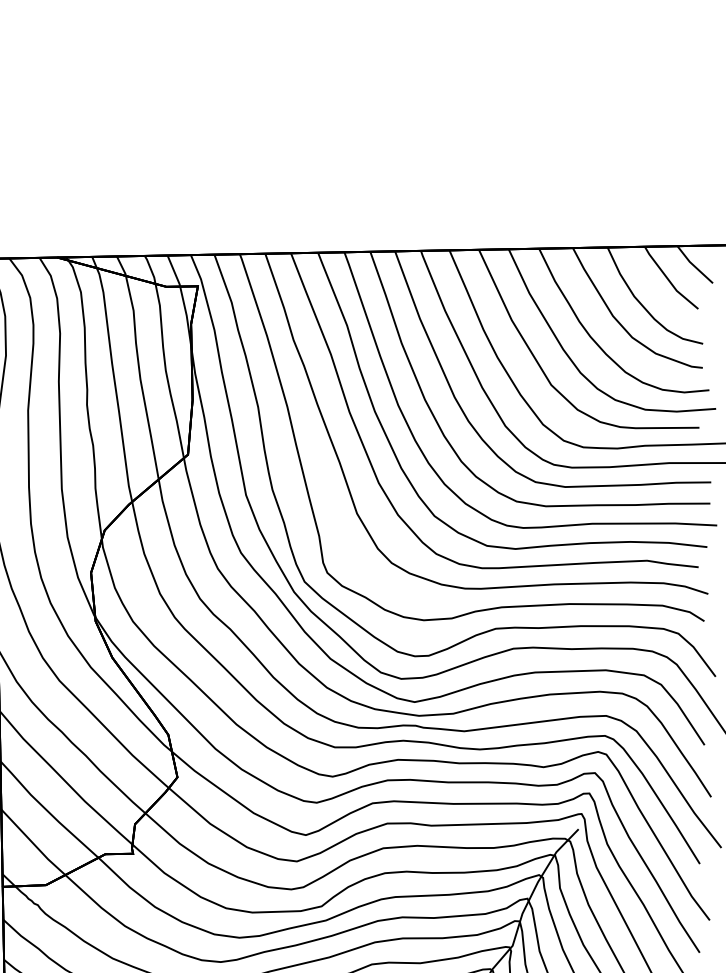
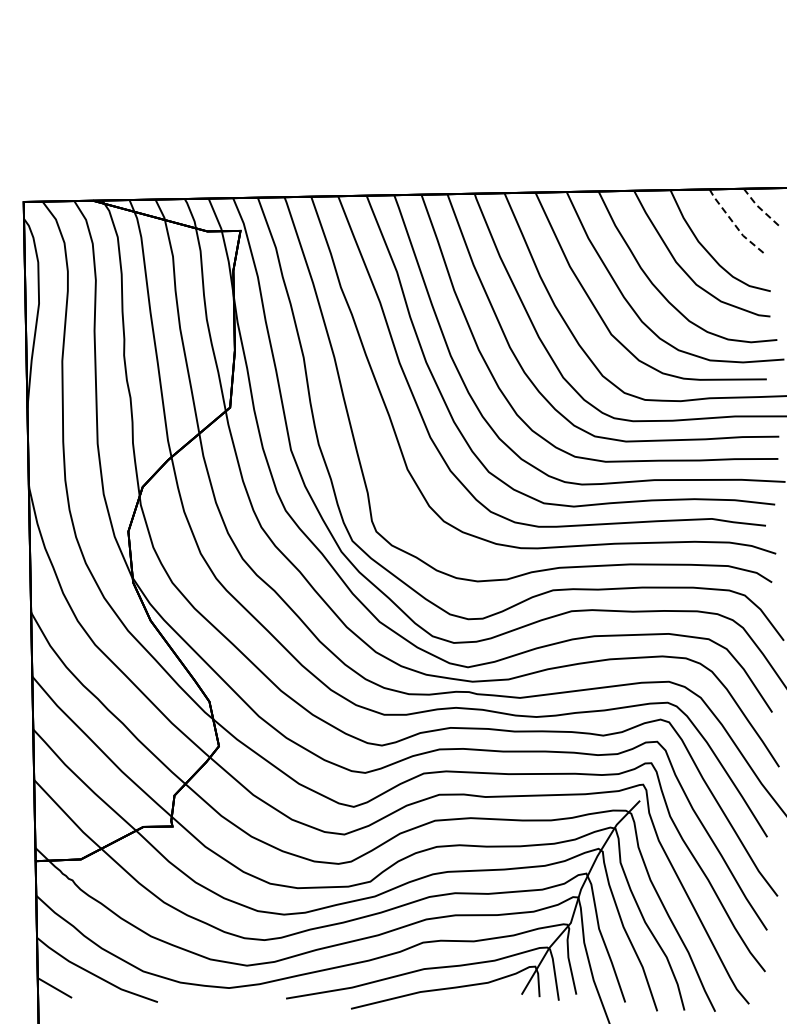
line: (693, 265) -> (760, 209), solid -> dashed
line: (668, 280) -> (734, 224), solid -> dashed

